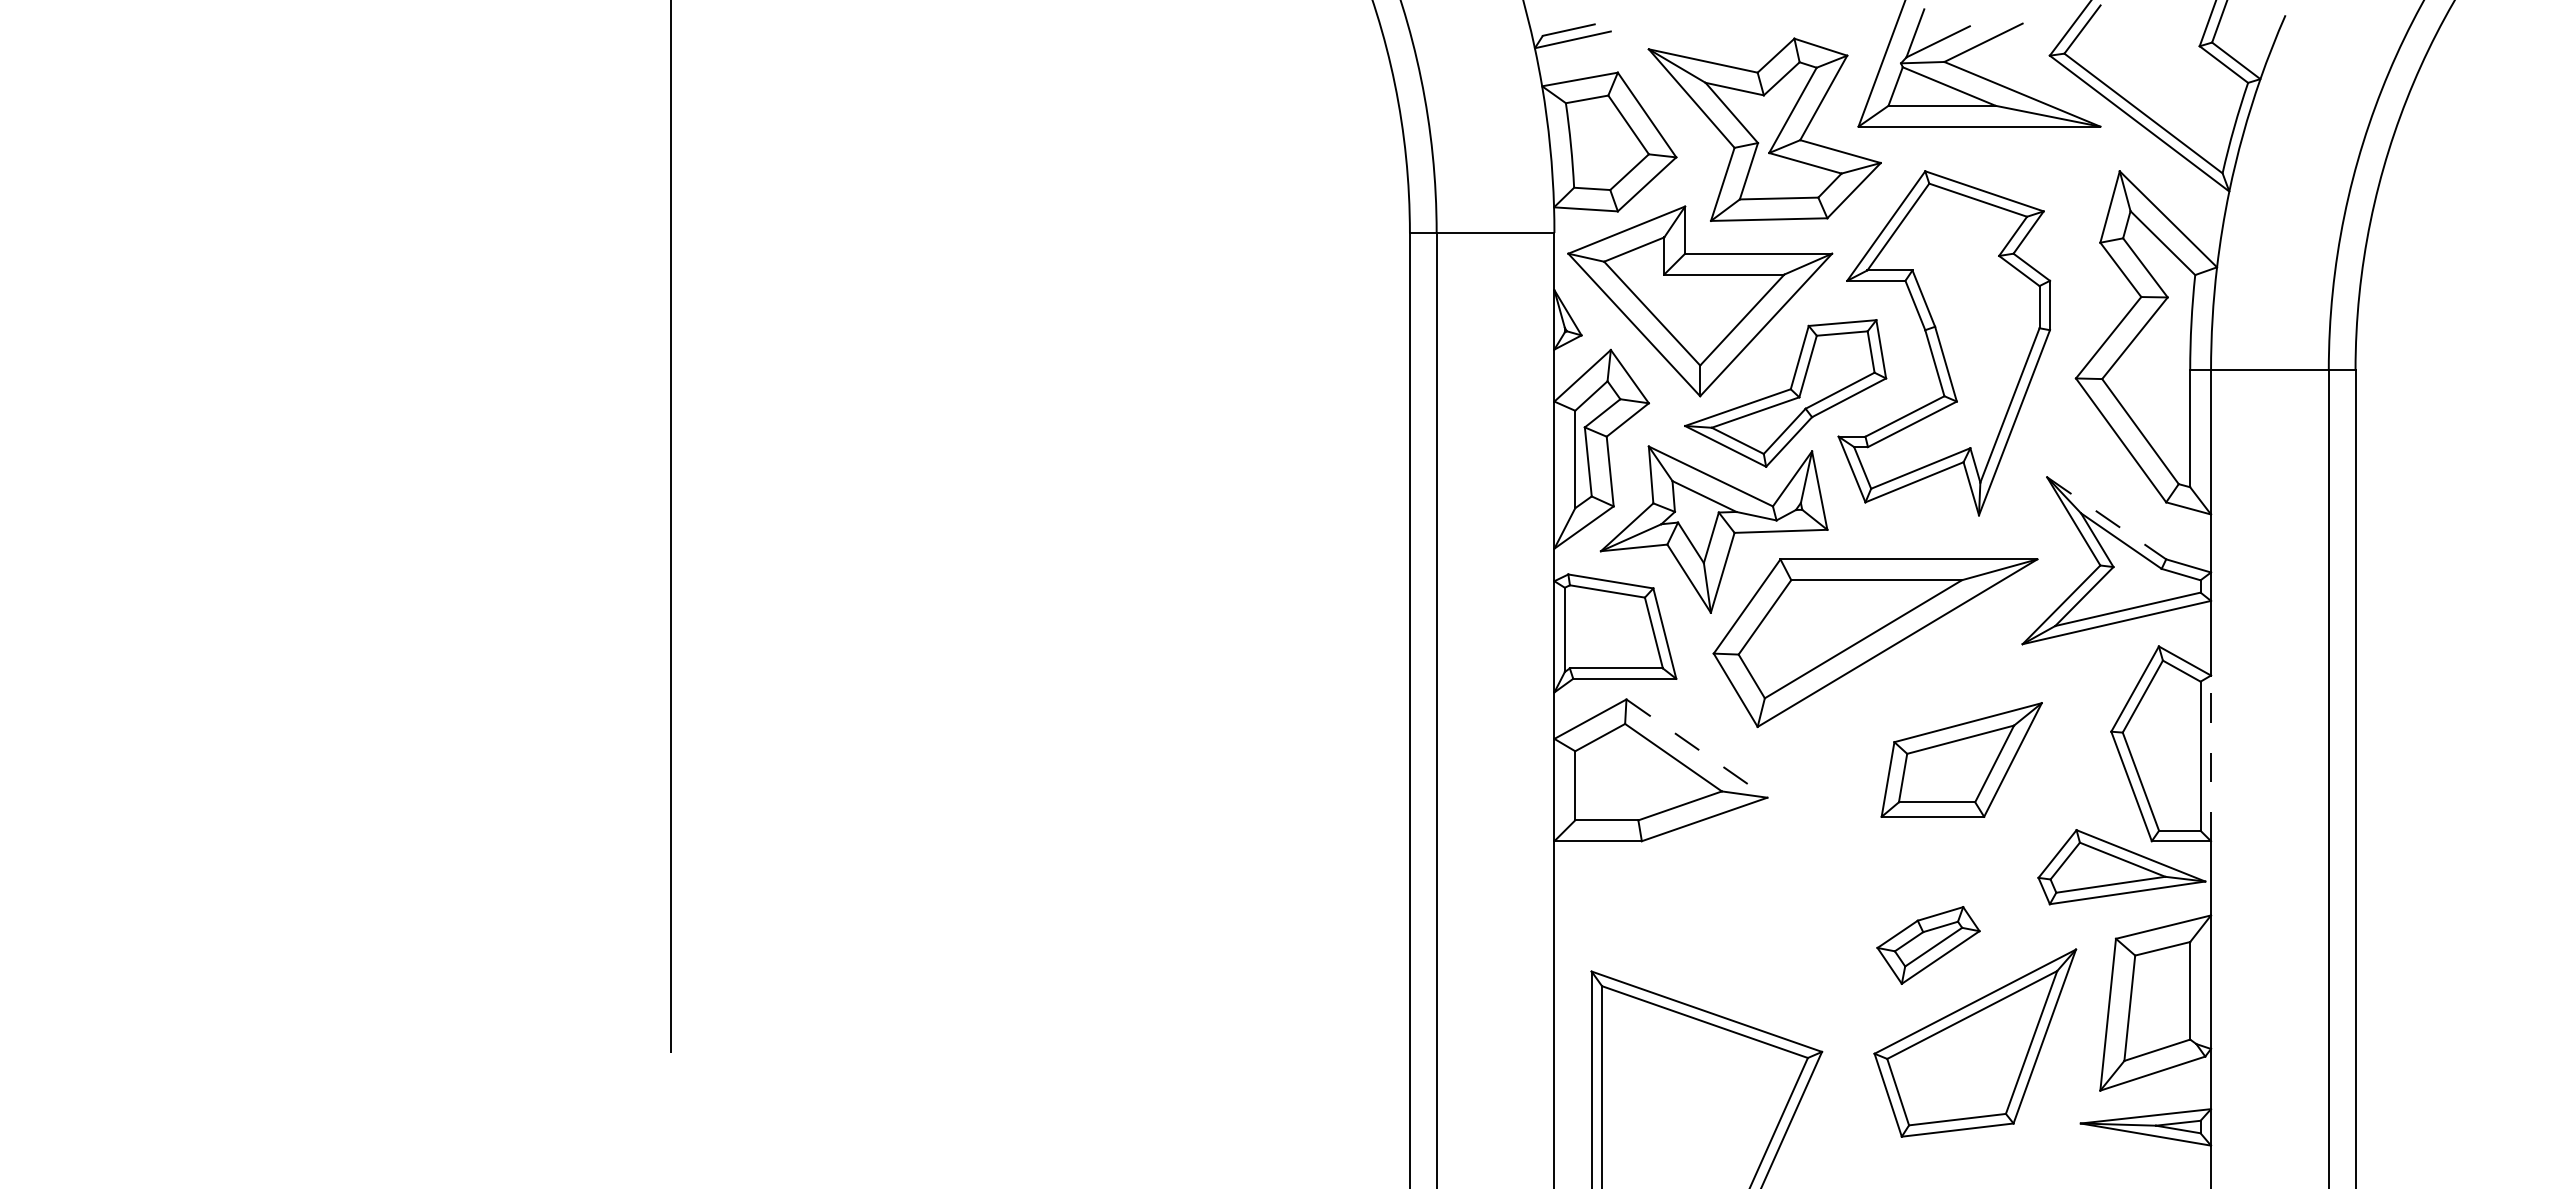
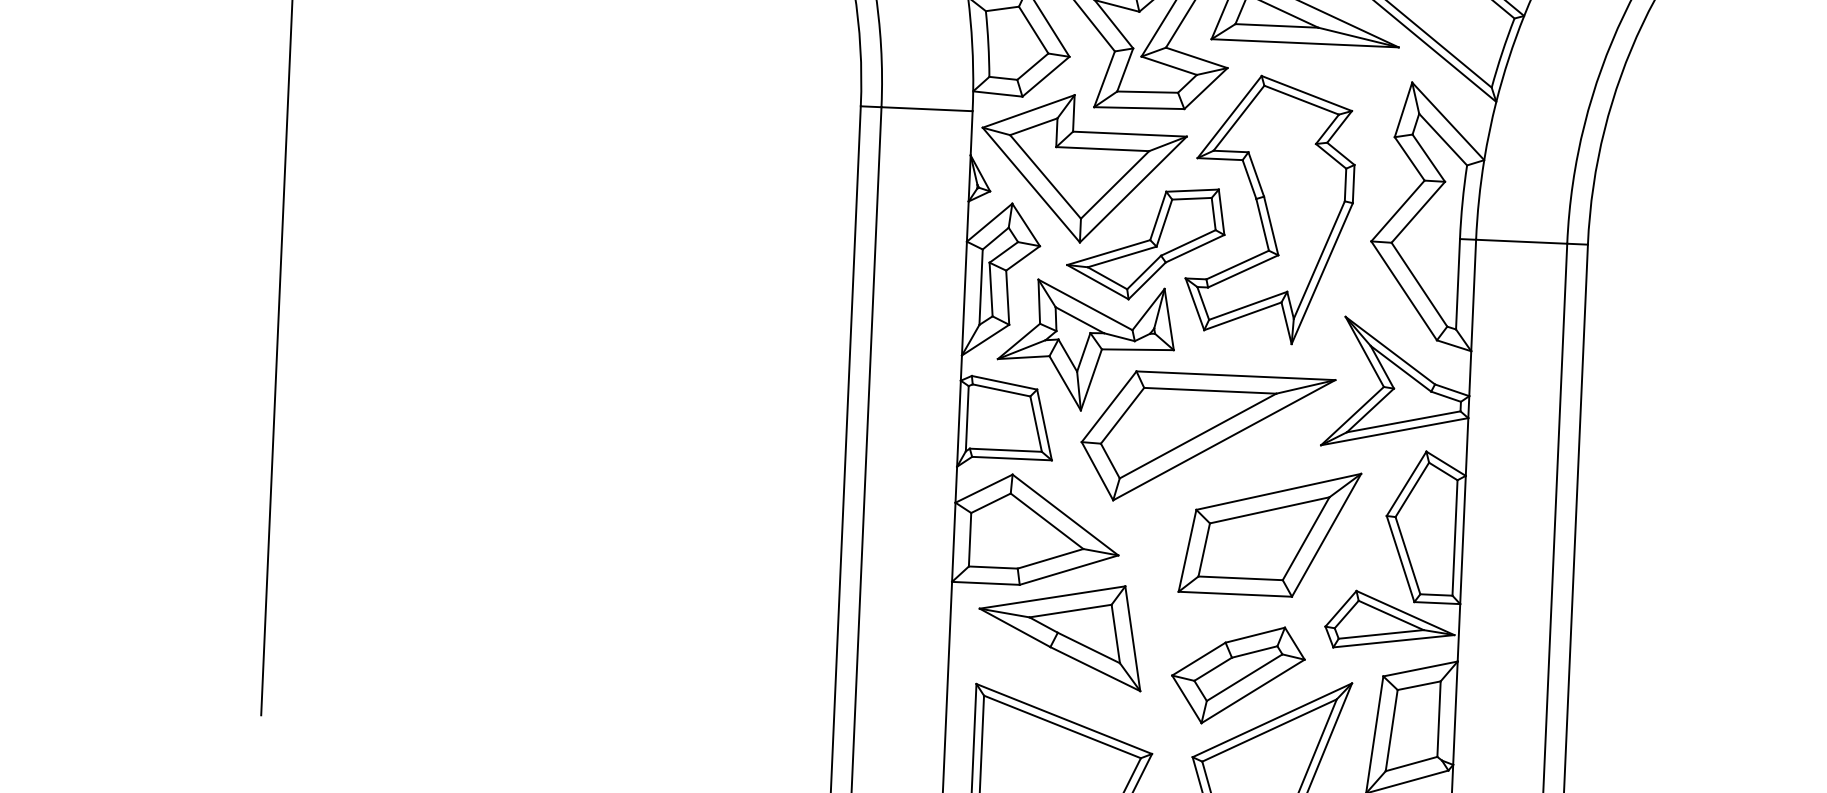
line: (2107, 518) -> (1390, 350), dashed -> solid
line: (1696, 748) -> (1065, 514), dashed -> solid
line: (2211, 758) -> (1463, 540), dashed -> solid
part: (1961, 759) -> (1269, 532), size x1.43
part: (1697, 904) -> (1060, 635), added
part: (1928, 945) -> (1238, 675), size x1.67

